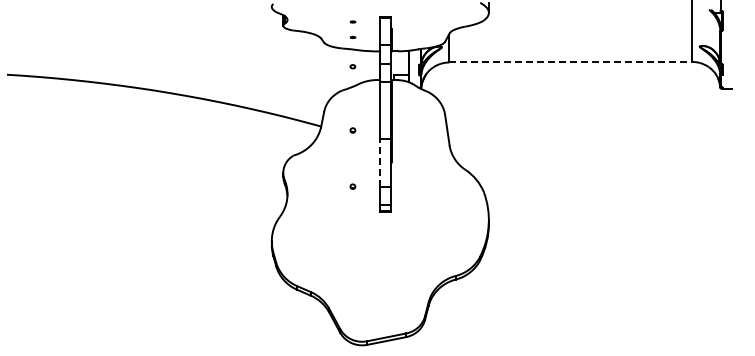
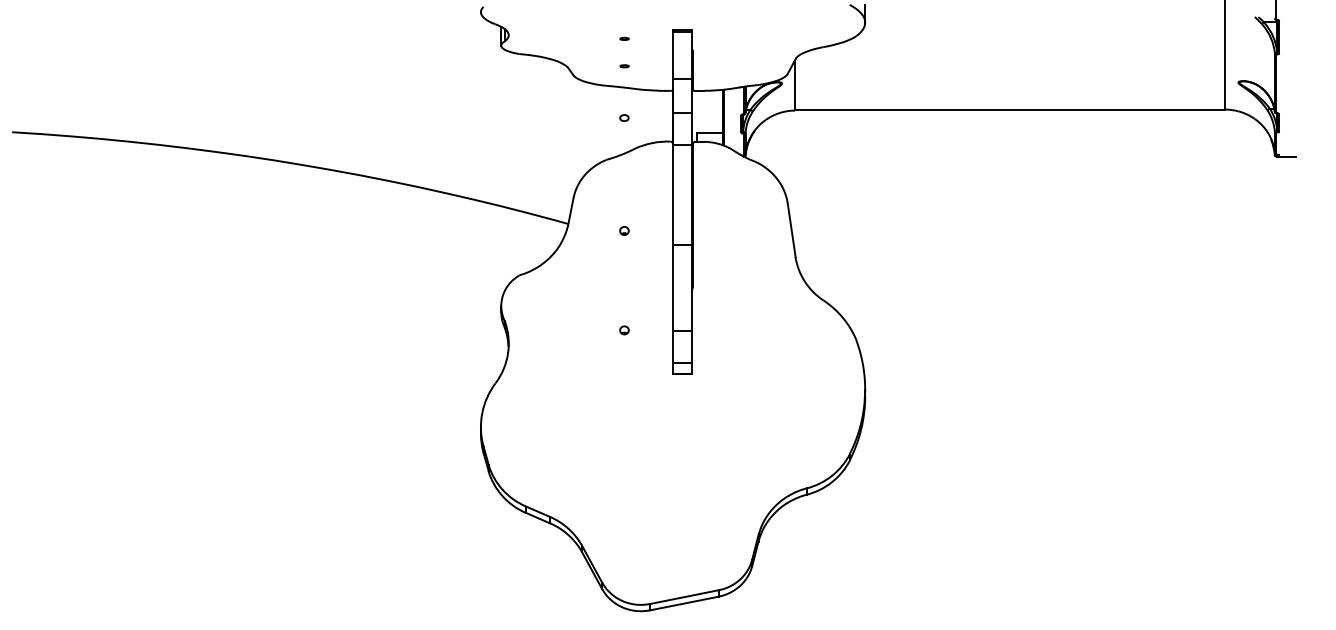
line: (571, 61) -> (1011, 108), dashed -> solid
line: (380, 162) -> (673, 287), dashed -> solid

